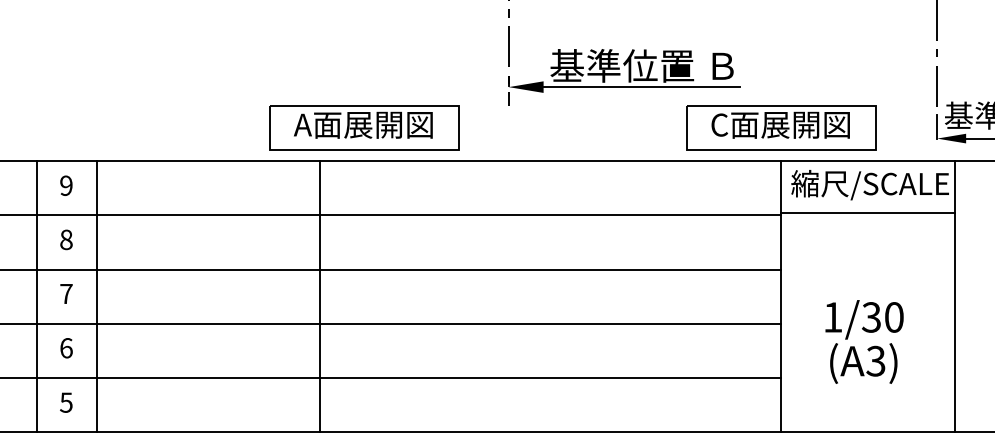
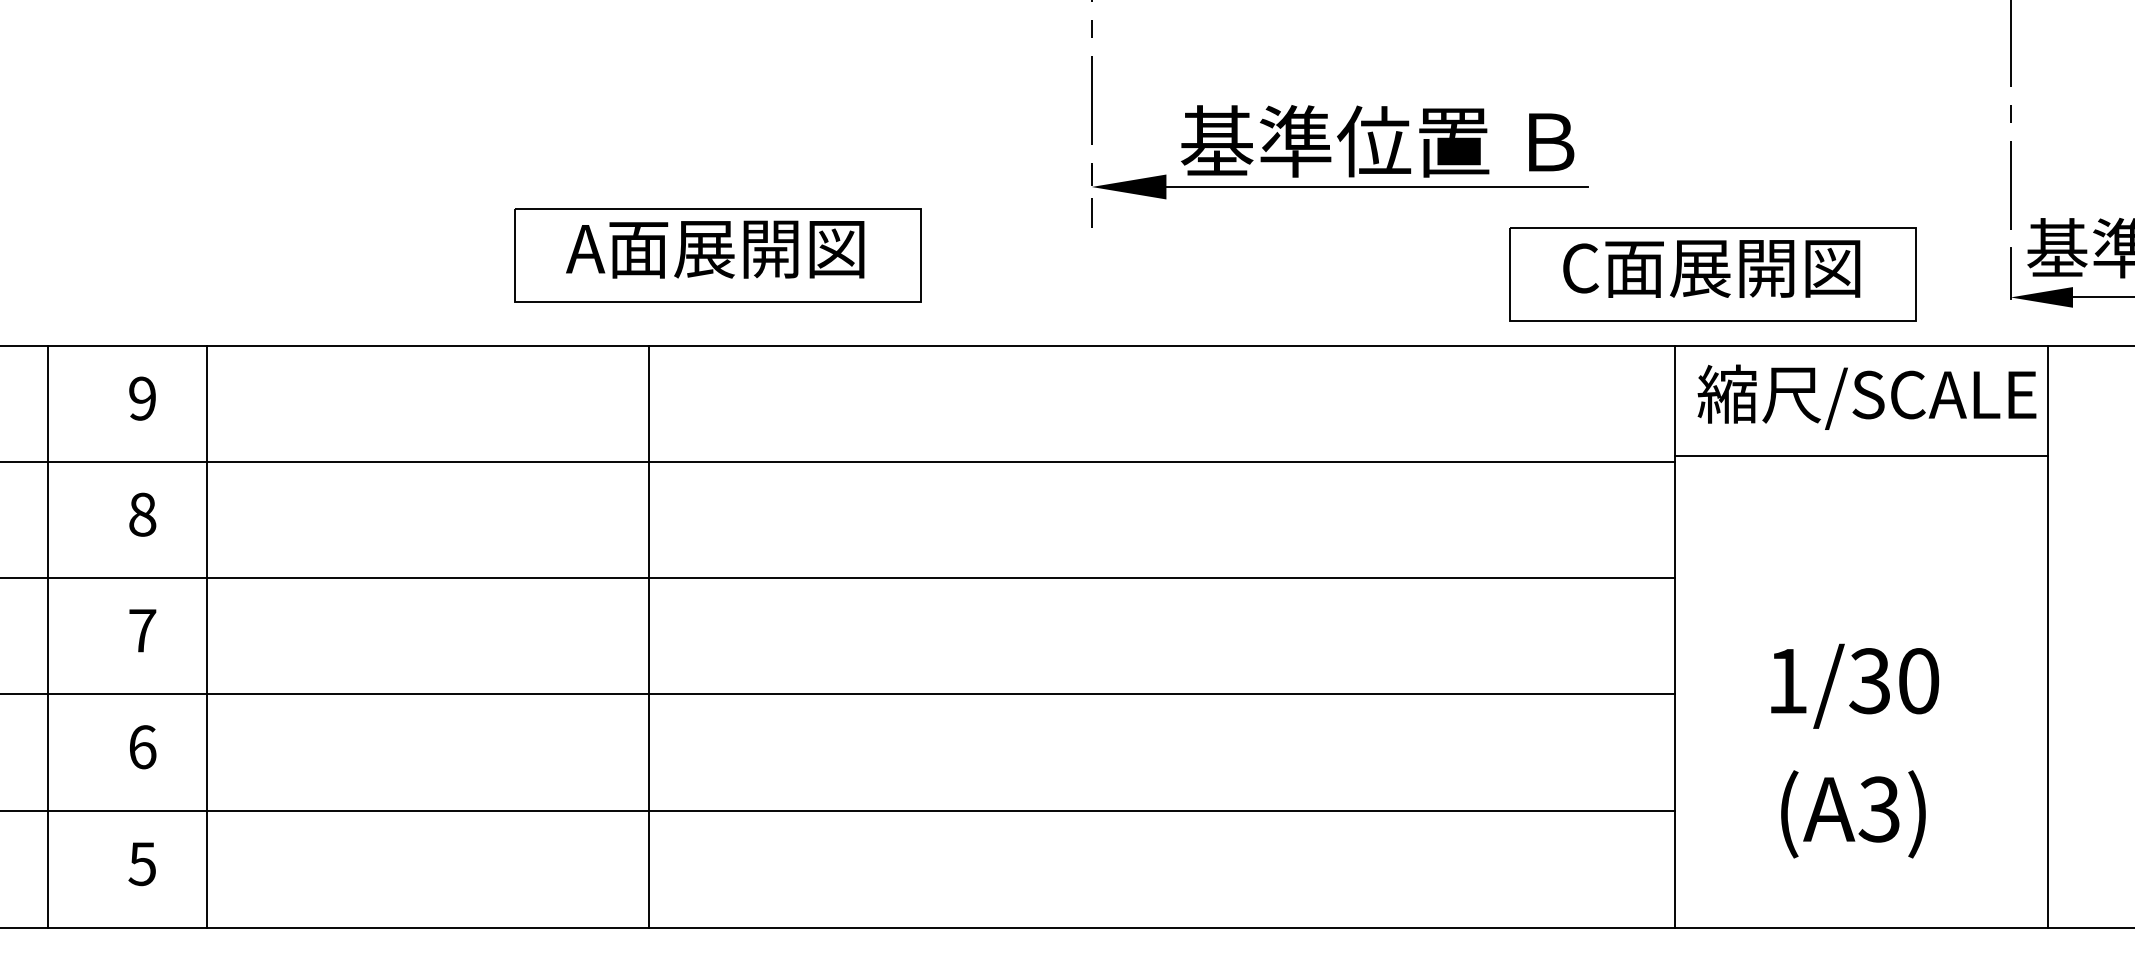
part: (364, 127) -> (717, 254), moved
part: (781, 127) -> (1713, 273), moved
line: (36, 296) -> (48, 636), moved
line: (320, 296) -> (649, 636), moved
text: (863, 363) -> (1852, 814), moved

